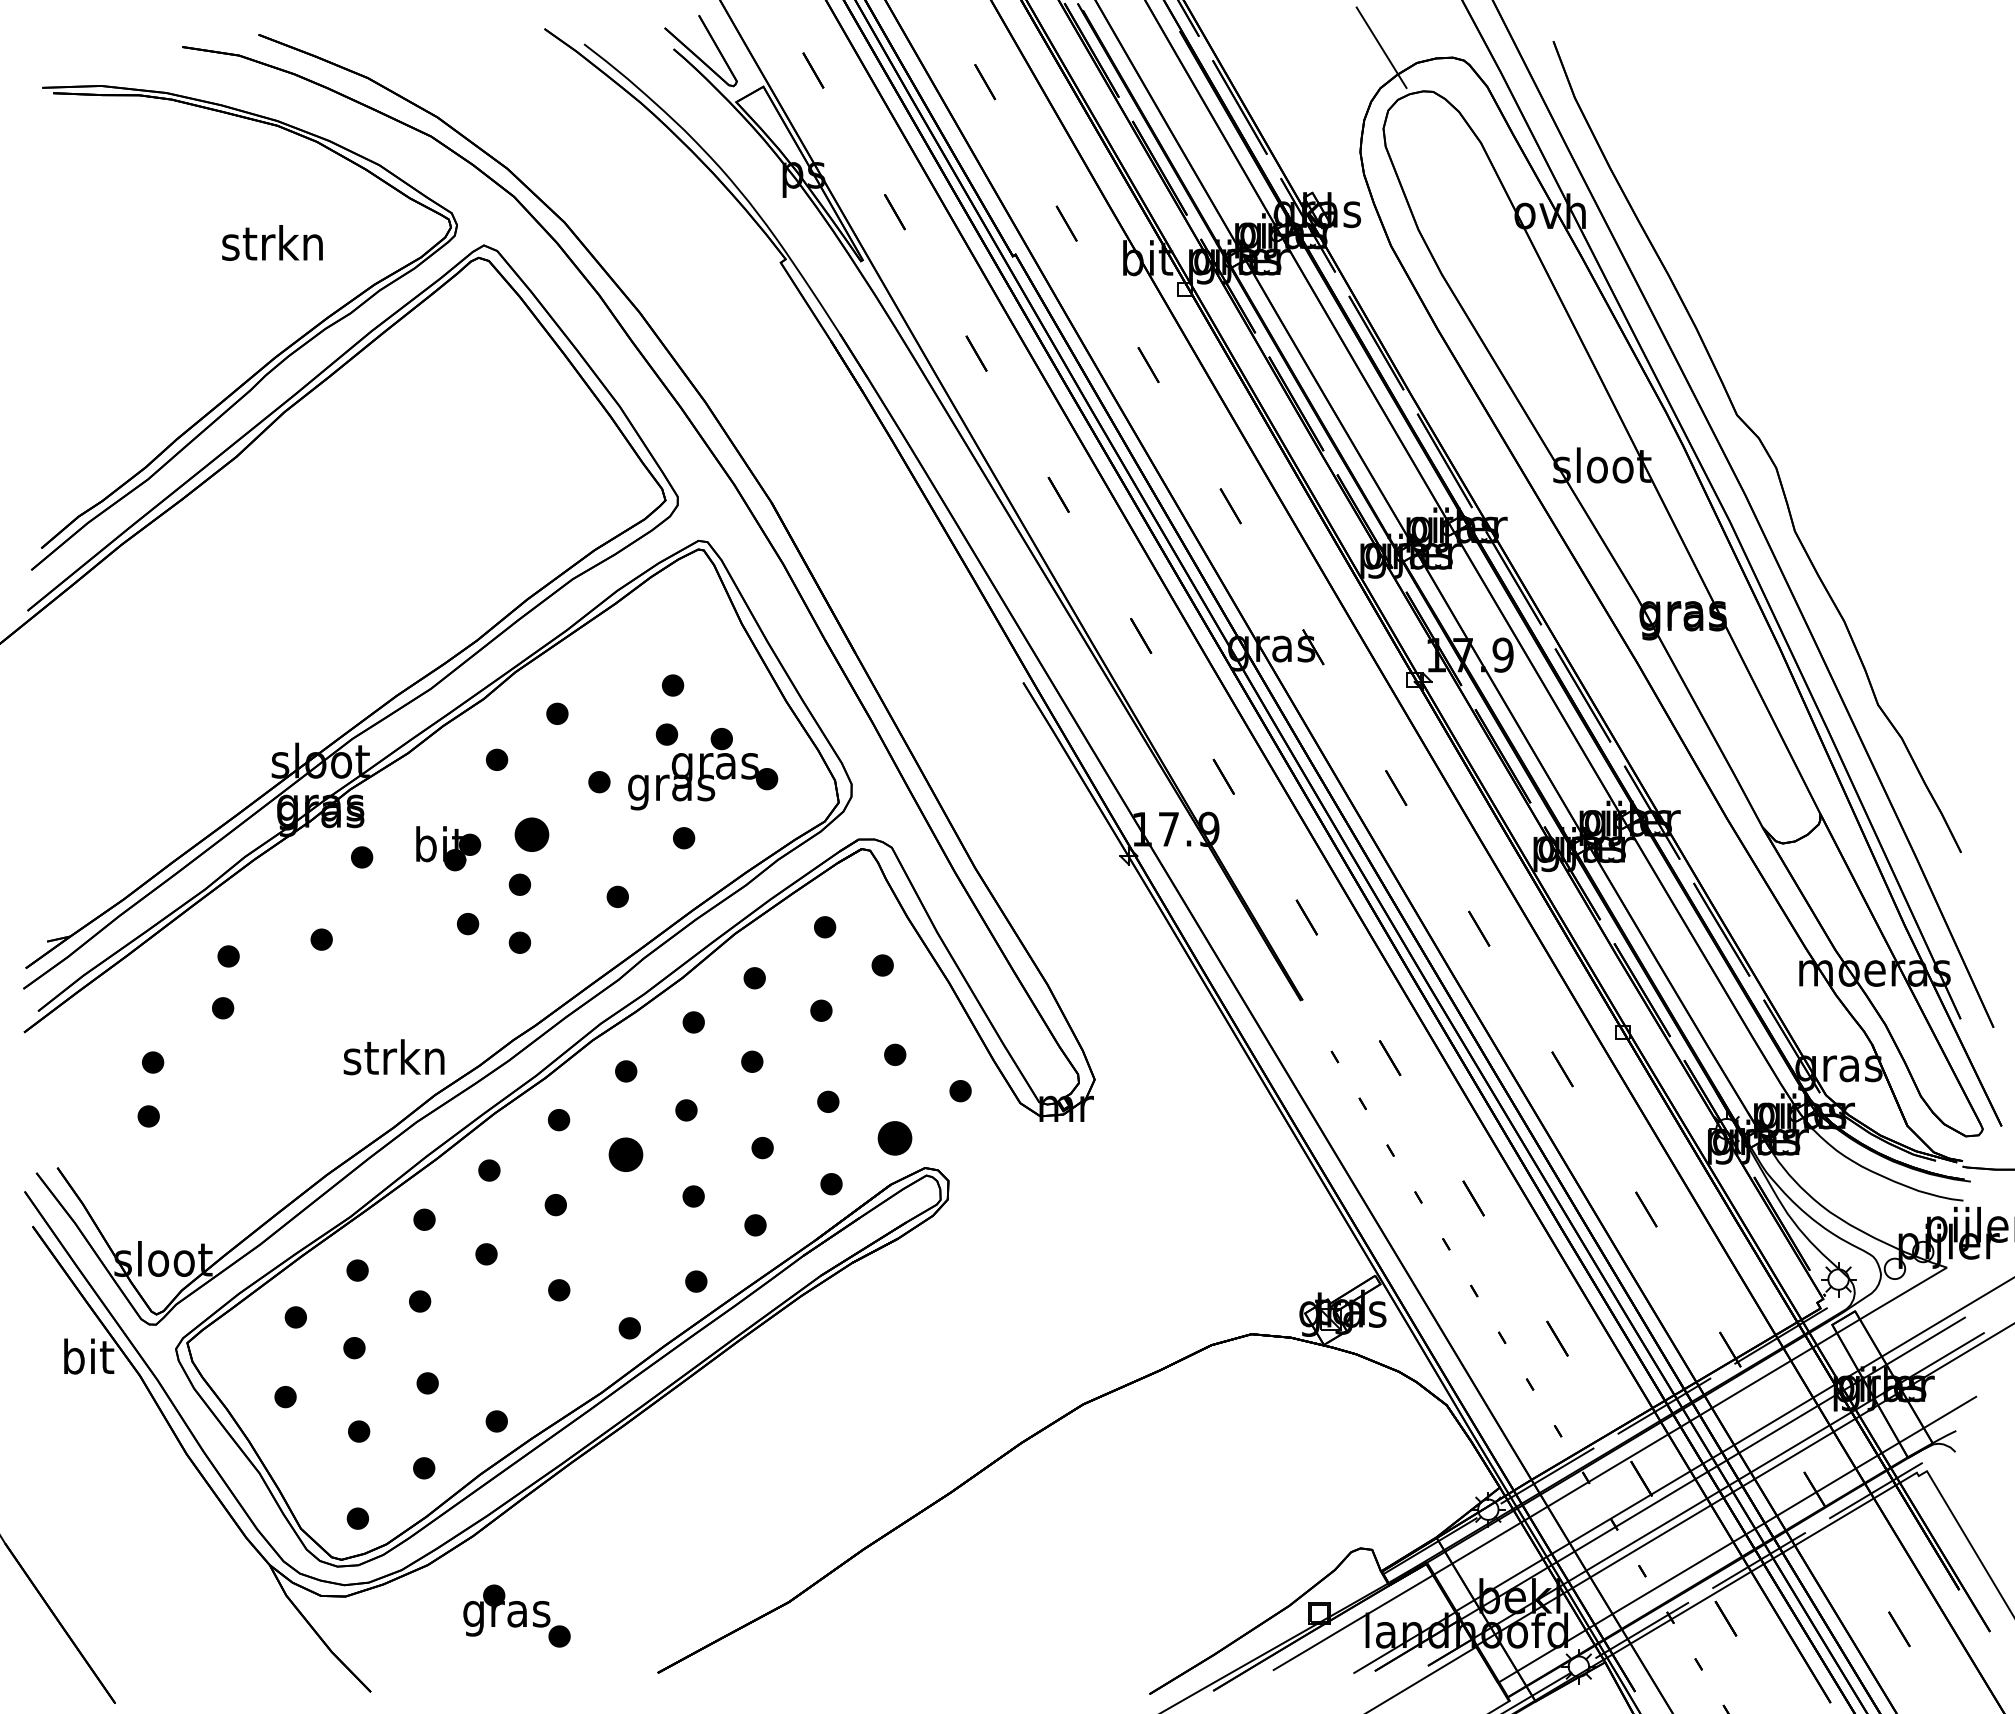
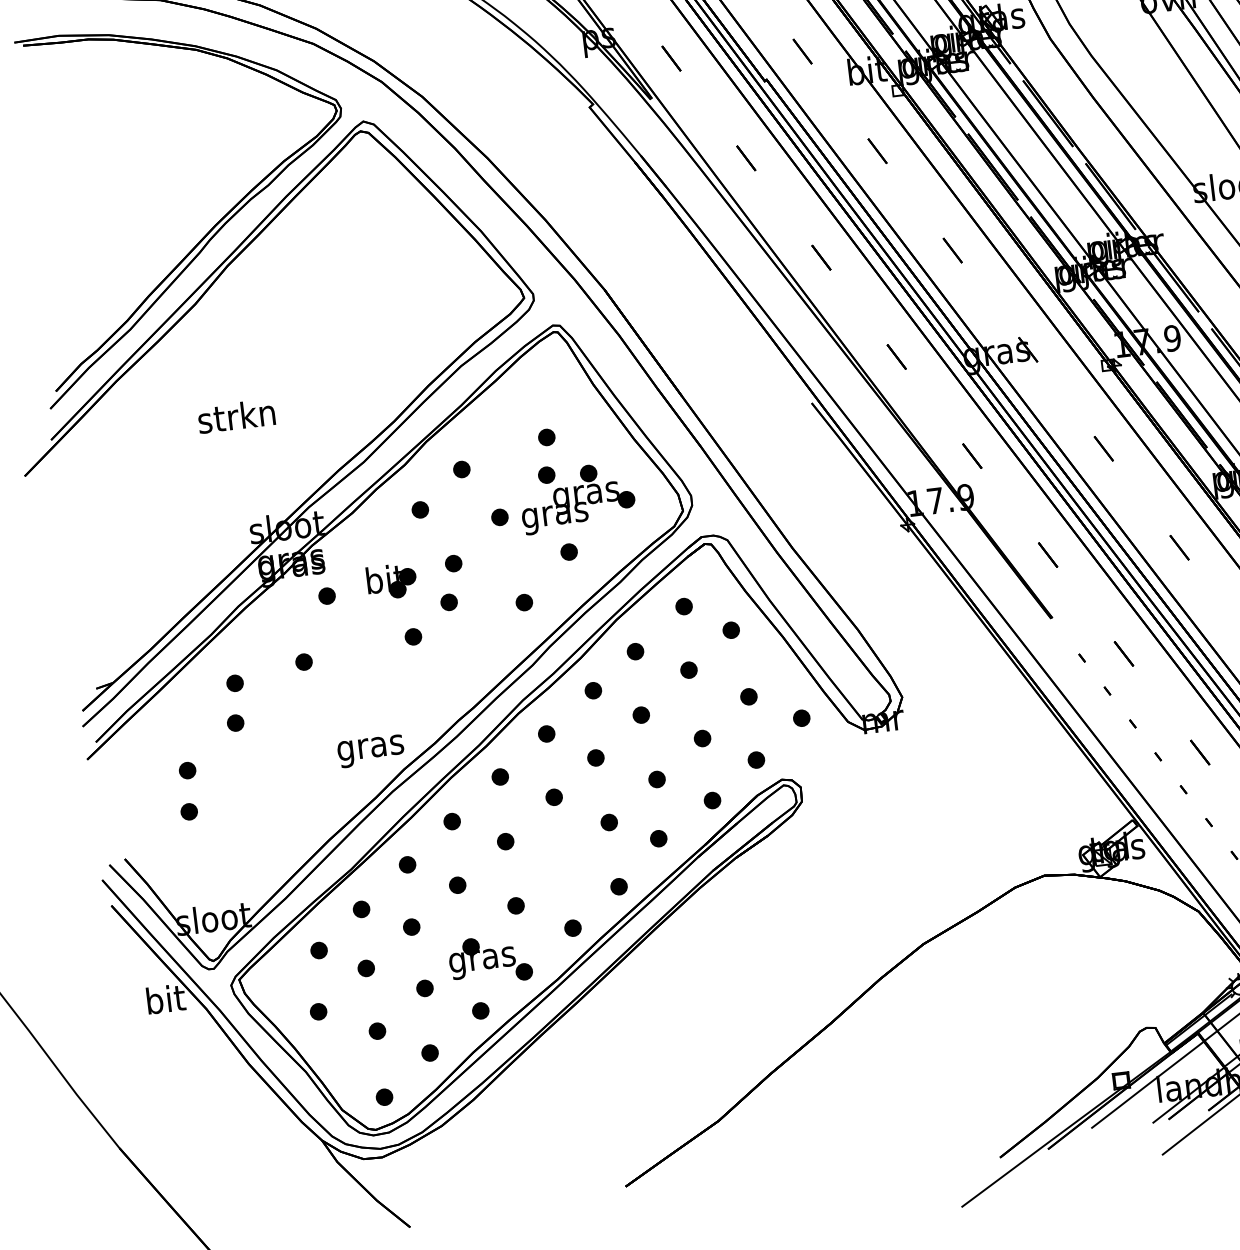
text: (272, 242) -> (236, 415), moved
part: (531, 835) -> (453, 564), size x0.62
part: (519, 942) -> (454, 646), removed
text: (393, 1061) -> (369, 747), strkn -> gras
part: (894, 1138) -> (756, 760), size x0.62
part: (625, 1155) -> (553, 797), size x0.62
part: (516, 1615) -> (489, 959), moved

